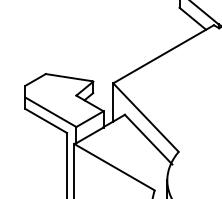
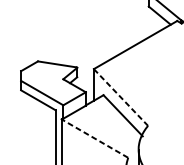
line: (146, 117) -> (121, 97), solid -> dashed
line: (114, 166) -> (94, 137), solid -> dashed

